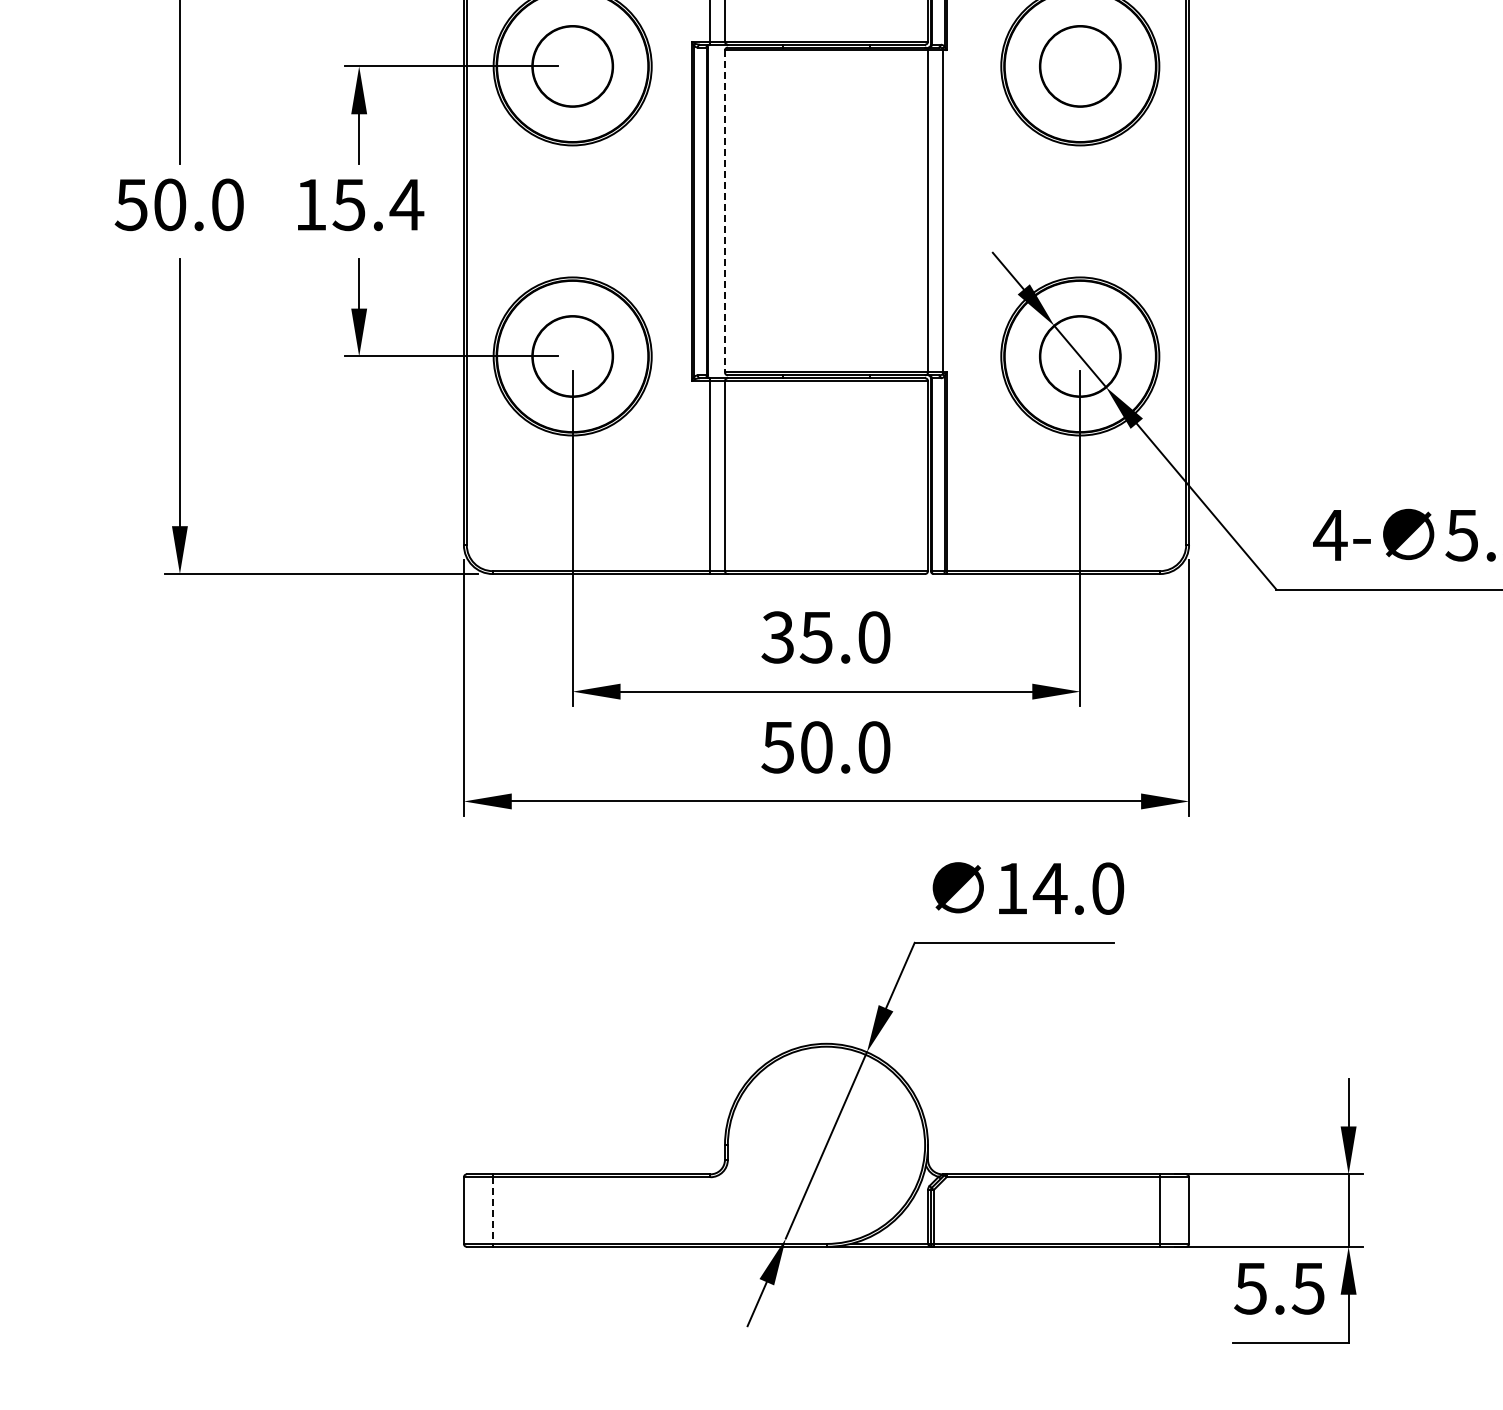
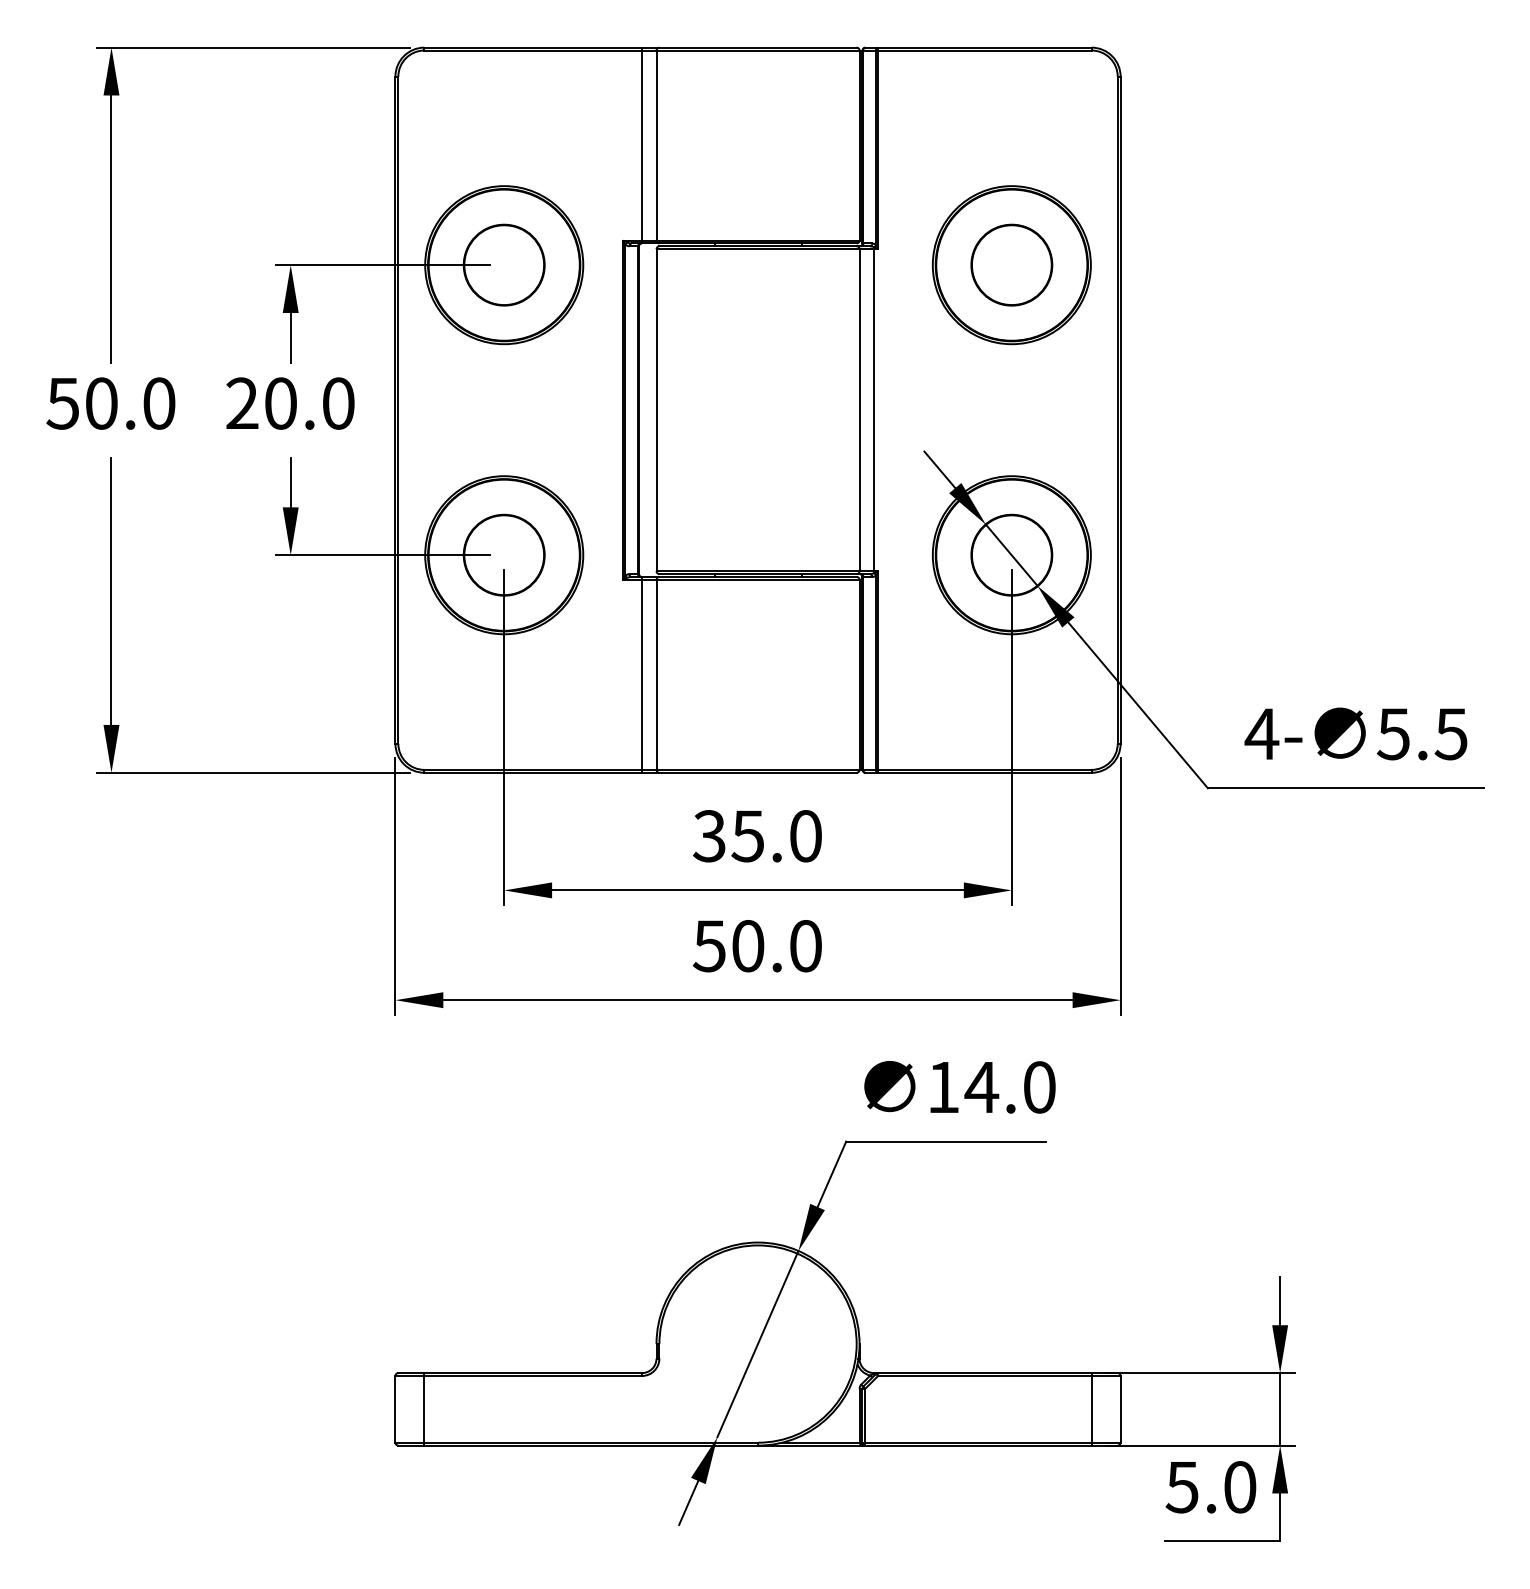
text: (358, 204) -> (290, 403), 15.4 -> 20.0
line: (724, 211) -> (656, 410), dashed -> solid
line: (492, 1210) -> (424, 1409), dashed -> solid
text: (1307, 1288) -> (1239, 1487), 5.5 -> 5.0

